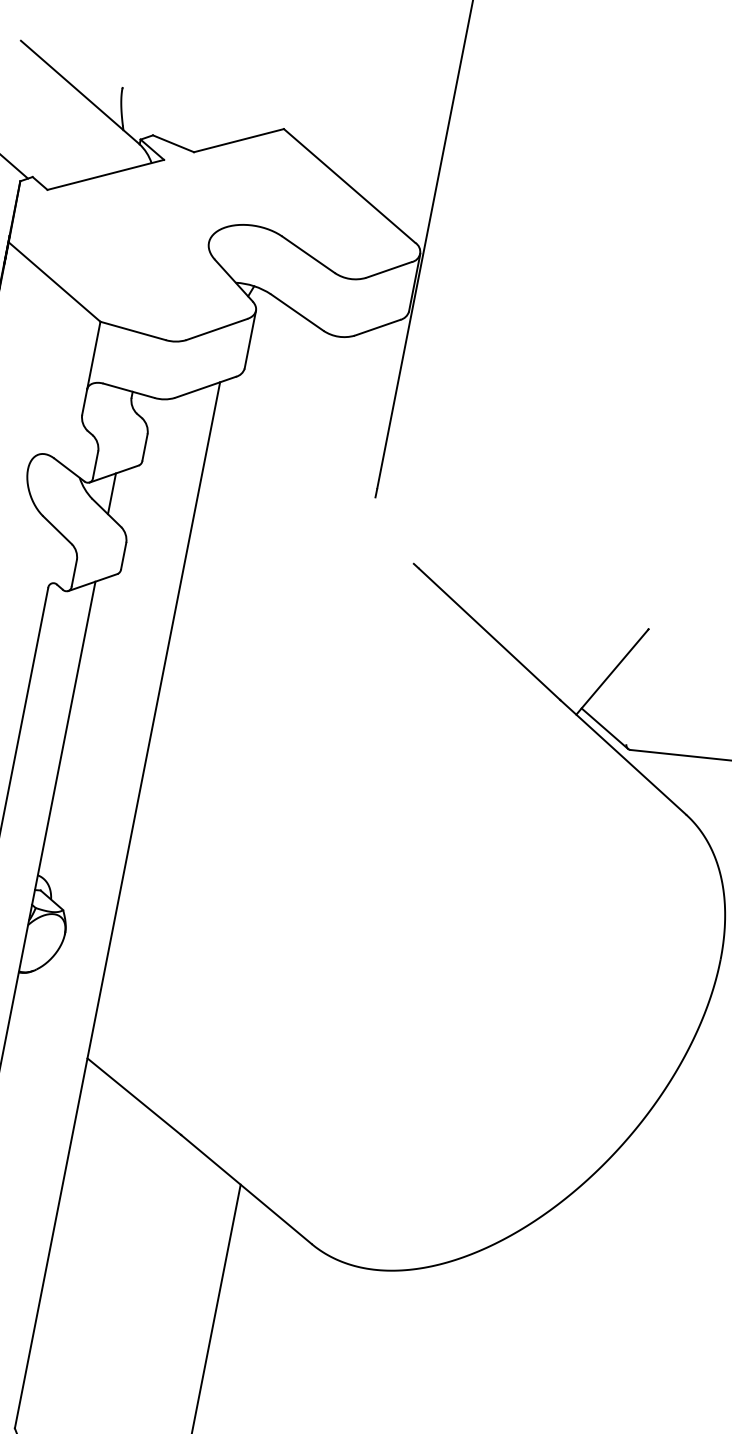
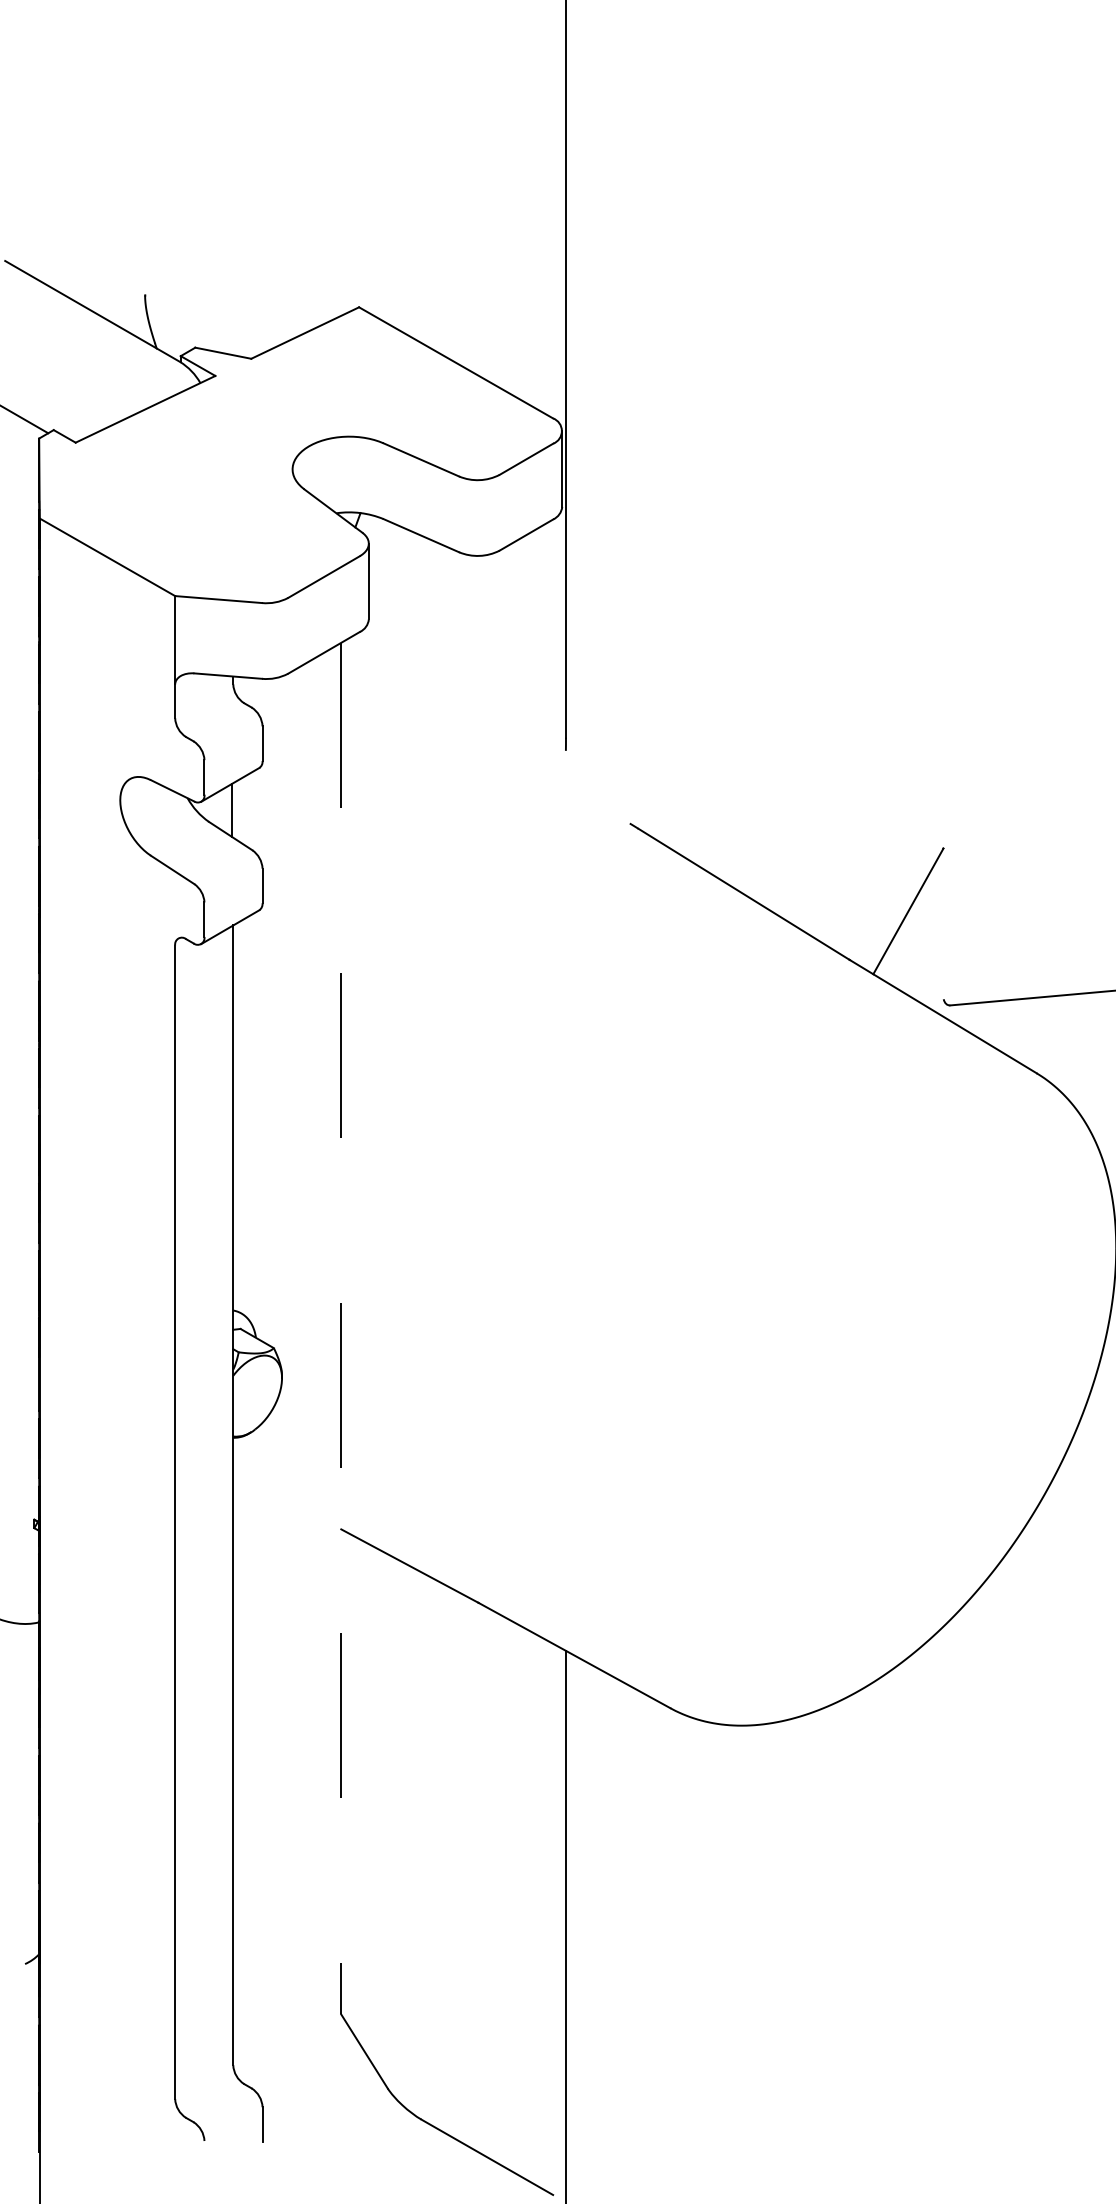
line: (604, 728) -> (912, 984), removed
line: (117, 905) -> (341, 1328), solid -> dashed

